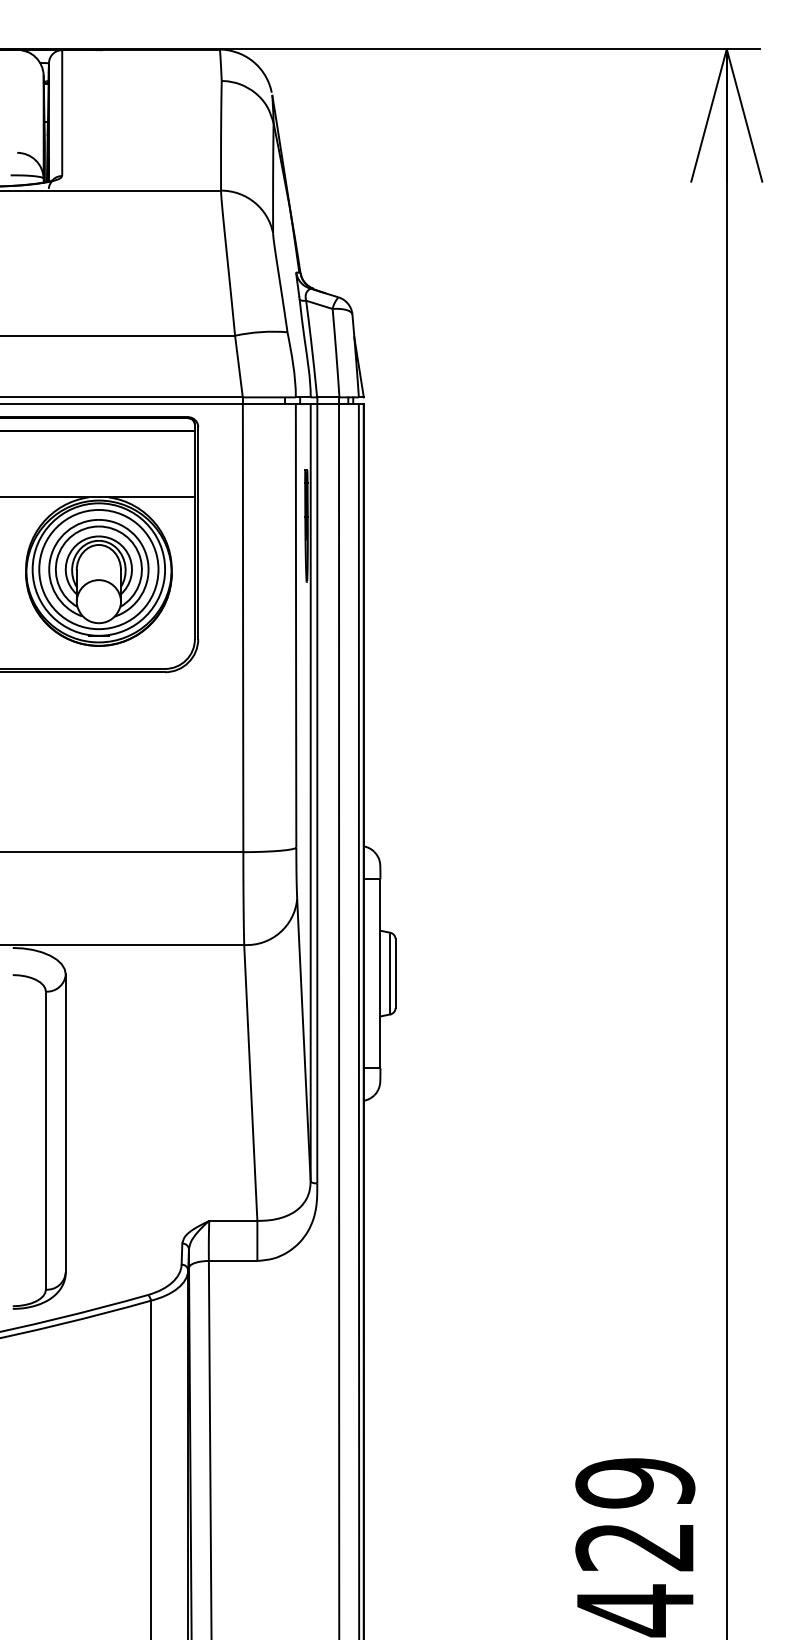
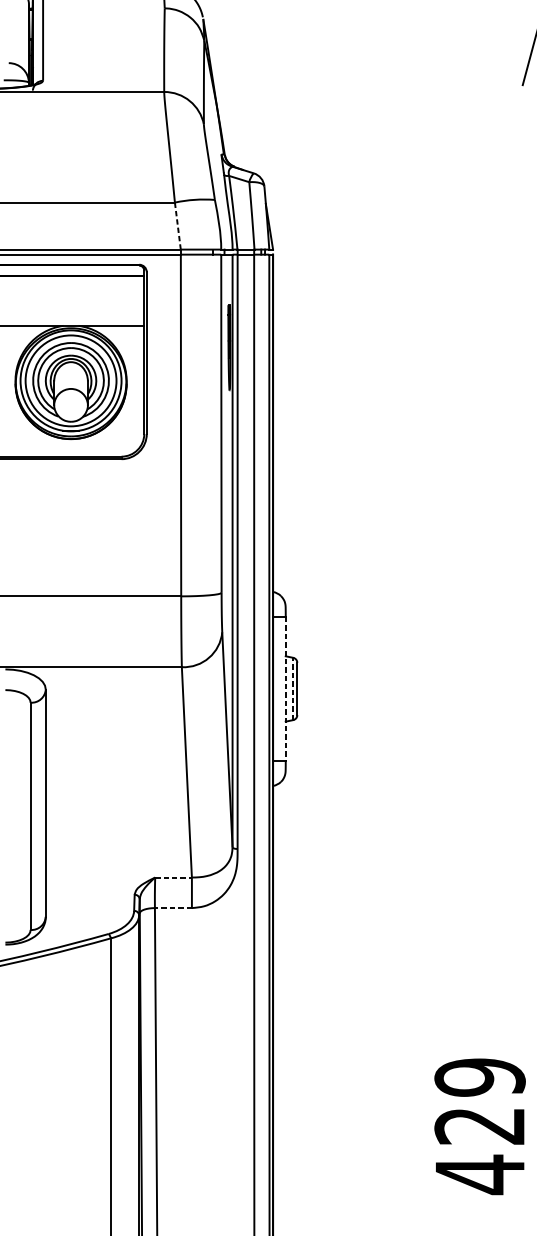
line: (238, 366) -> (177, 226), solid -> dashed
line: (390, 973) -> (293, 688), solid -> dashed
line: (380, 974) -> (285, 689), solid -> dashed
line: (233, 1220) -> (173, 877), solid -> dashed
line: (232, 1260) -> (172, 907), solid -> dashed

